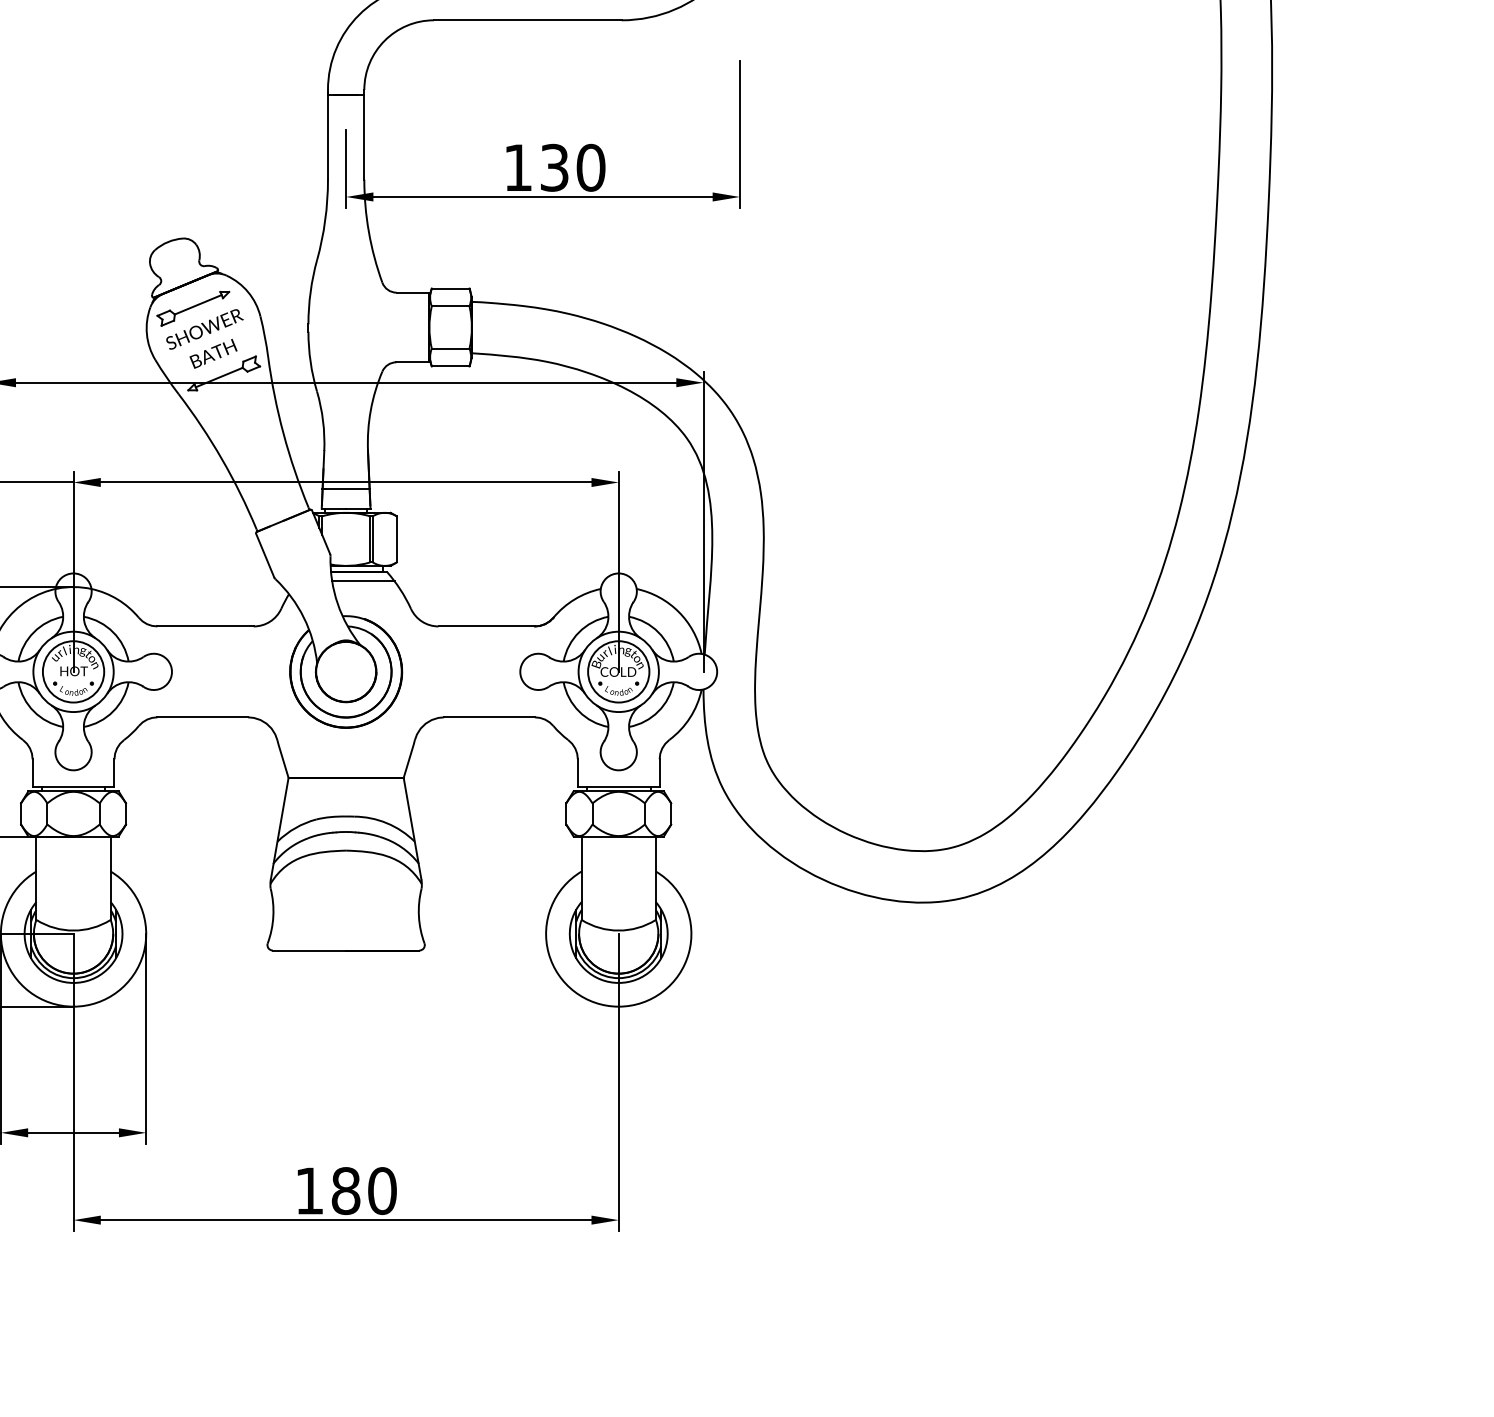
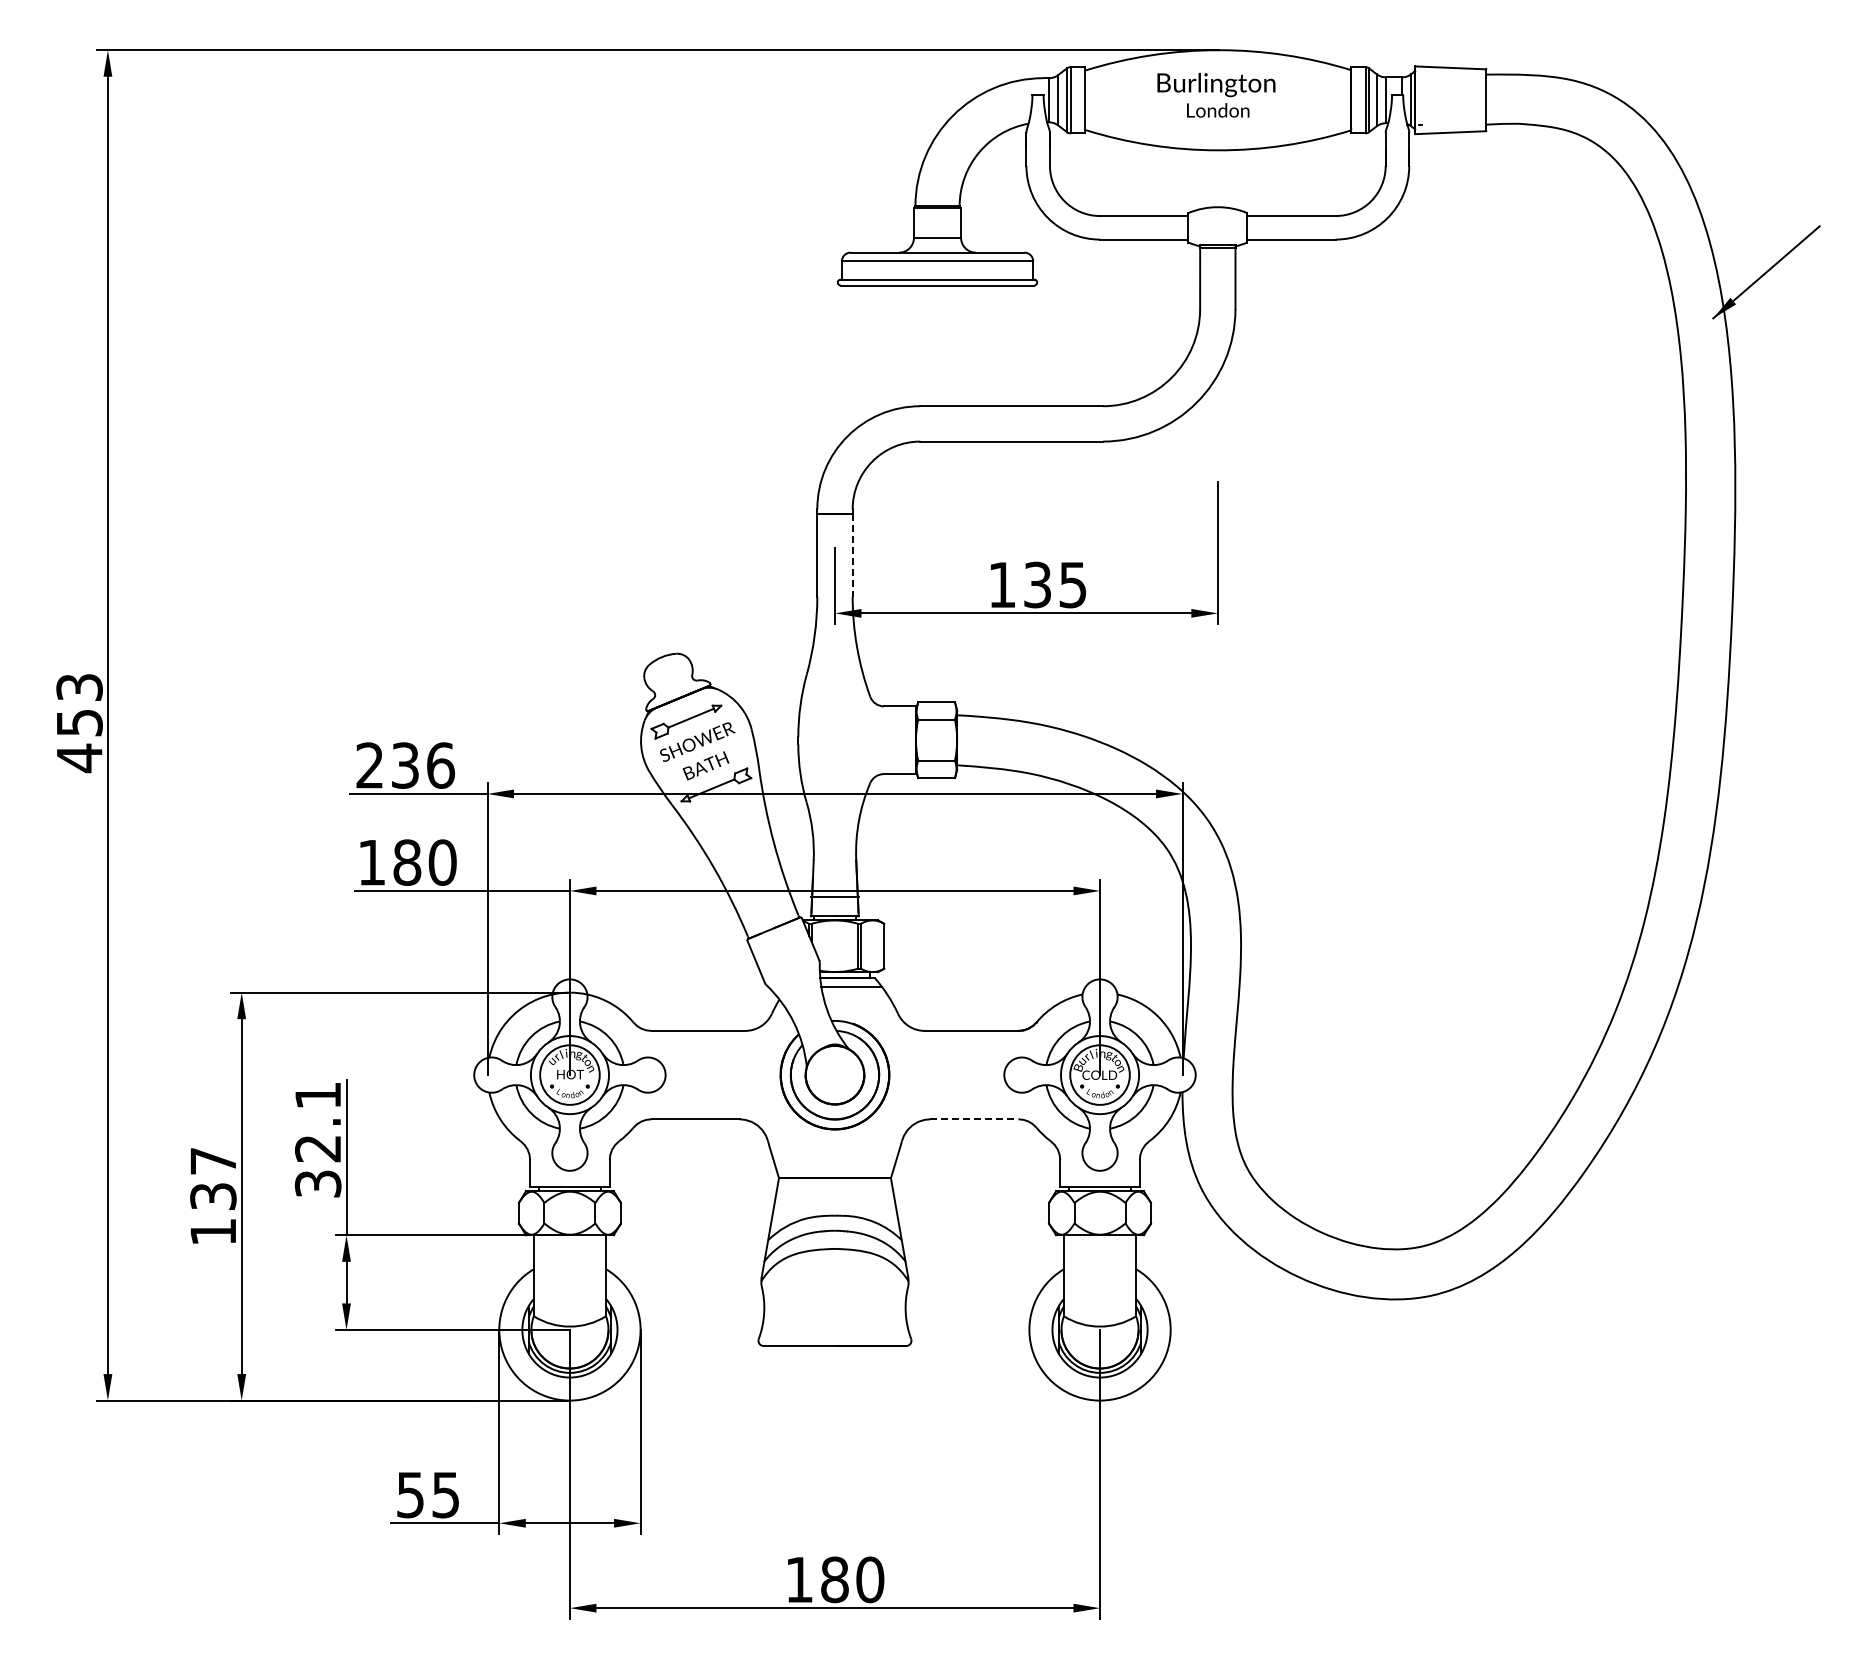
line: (364, 137) -> (852, 555), solid -> dashed
text: (591, 167) -> (1073, 584), 130 -> 135
line: (489, 717) -> (974, 1119), solid -> dashed

